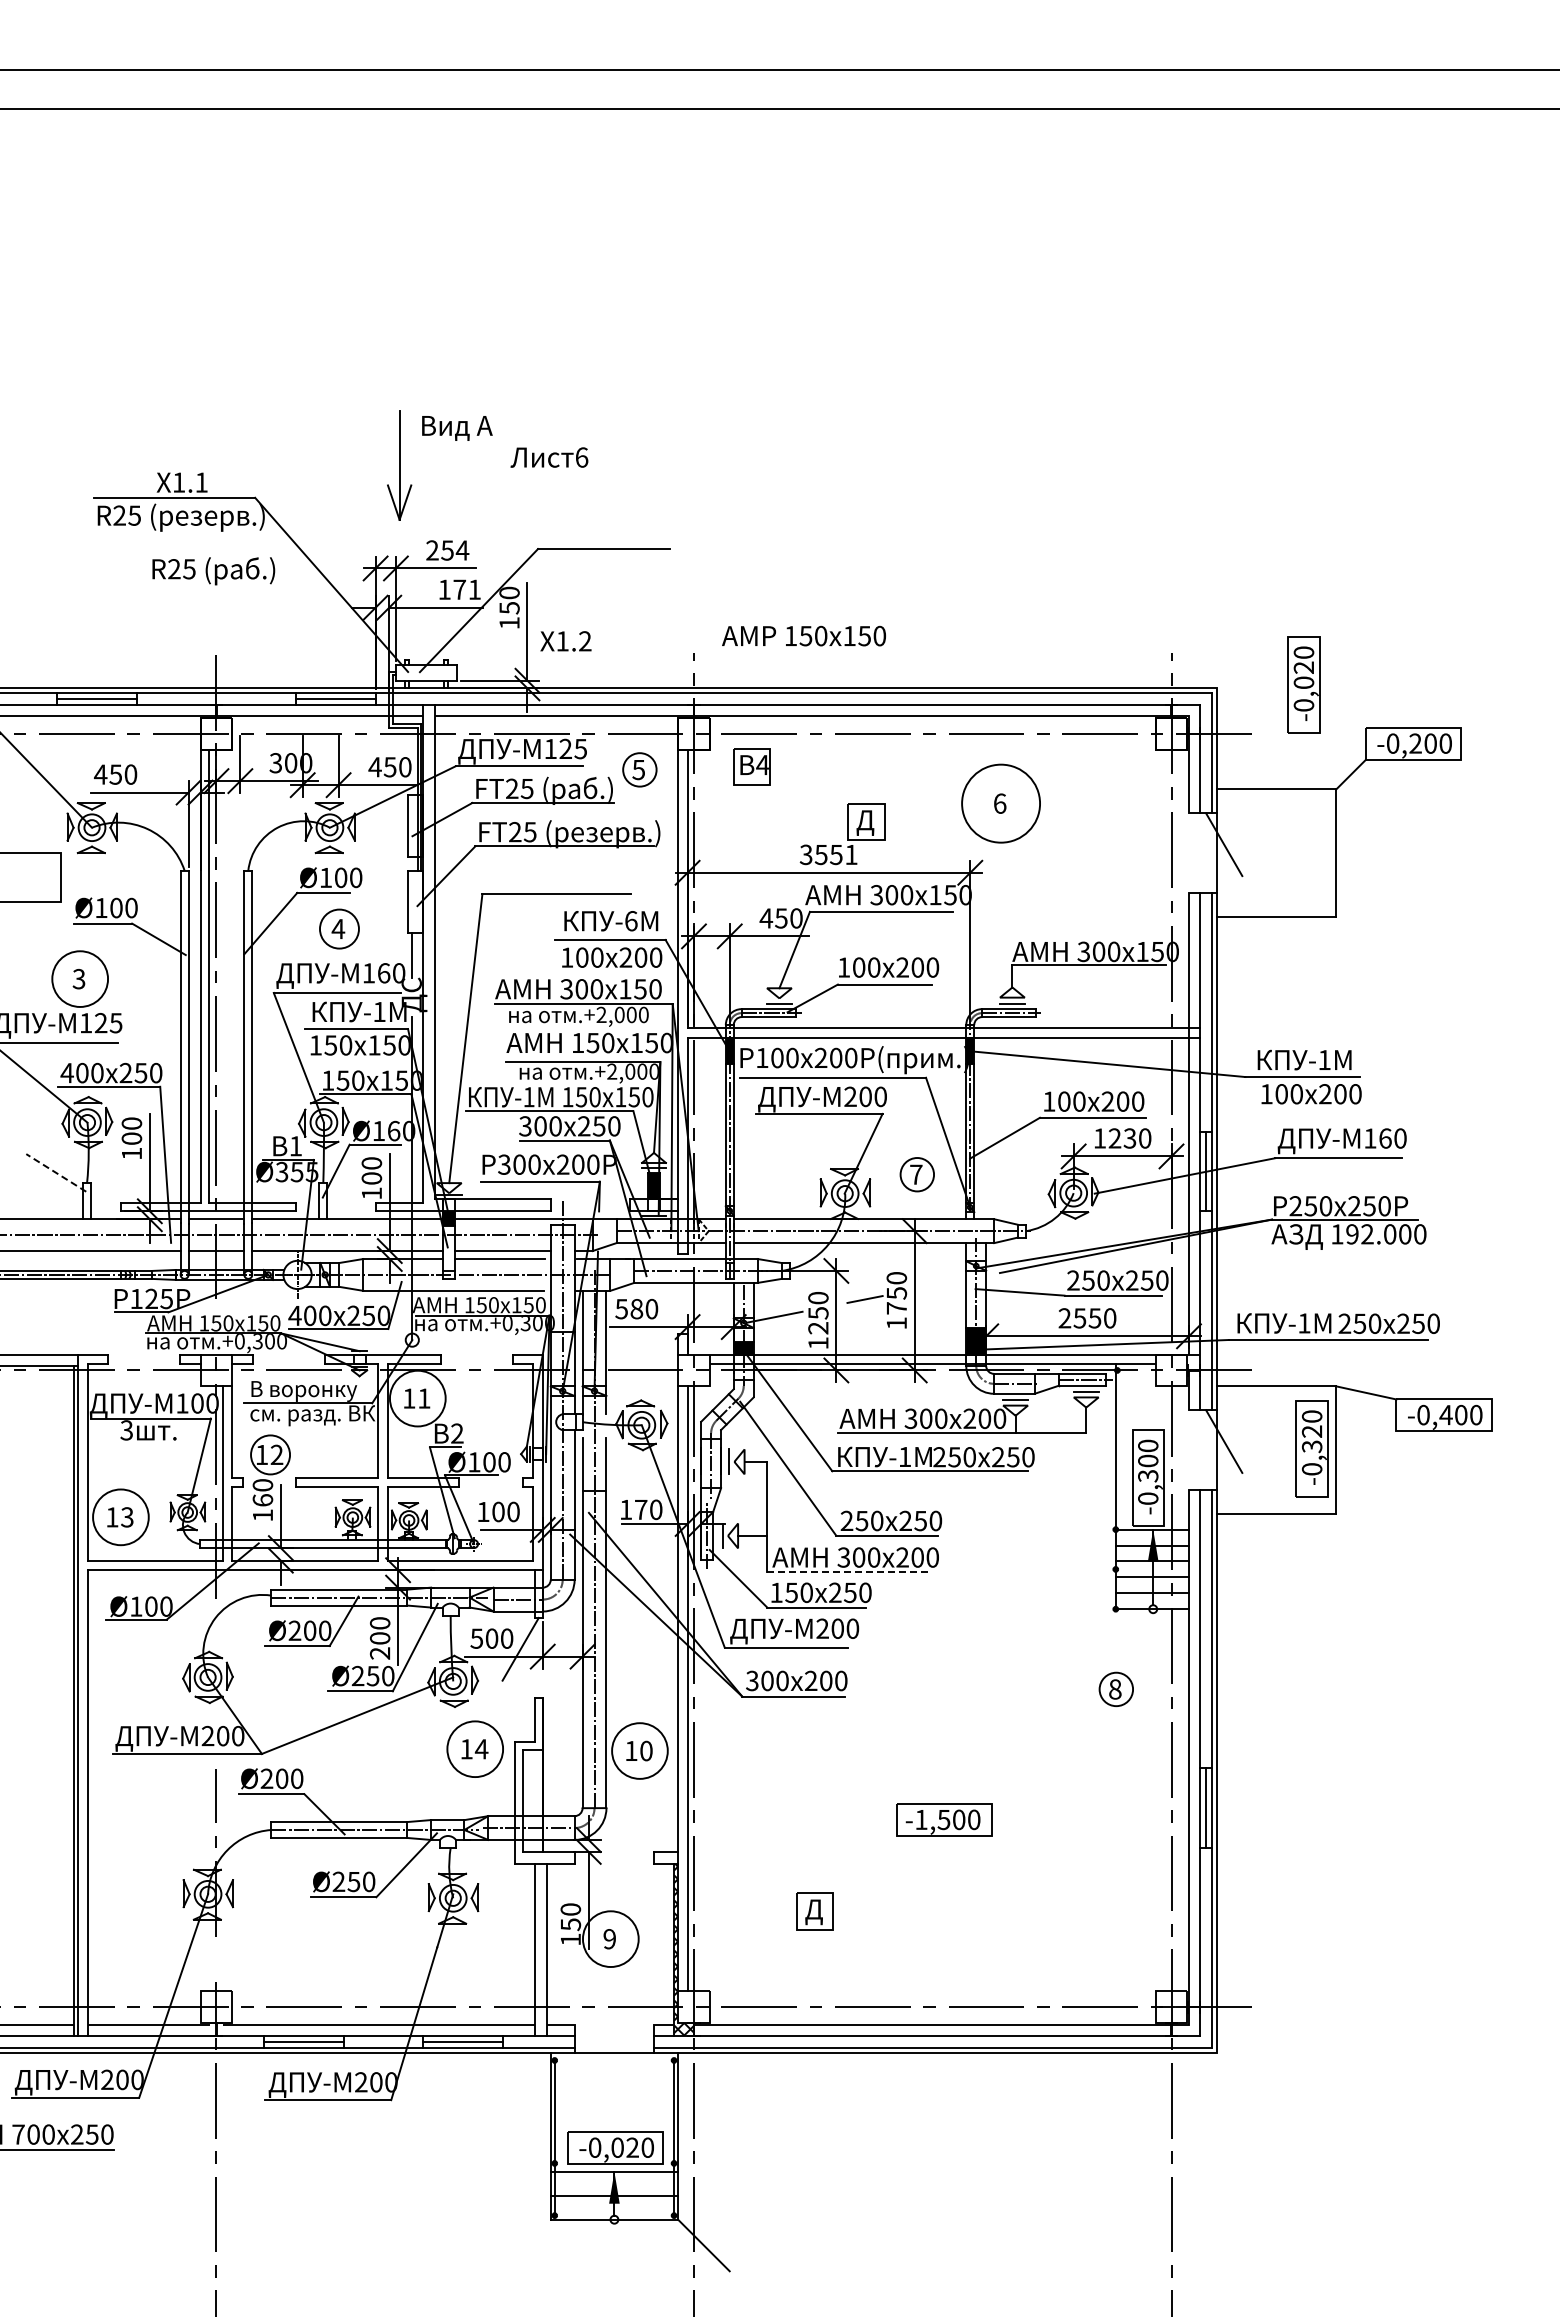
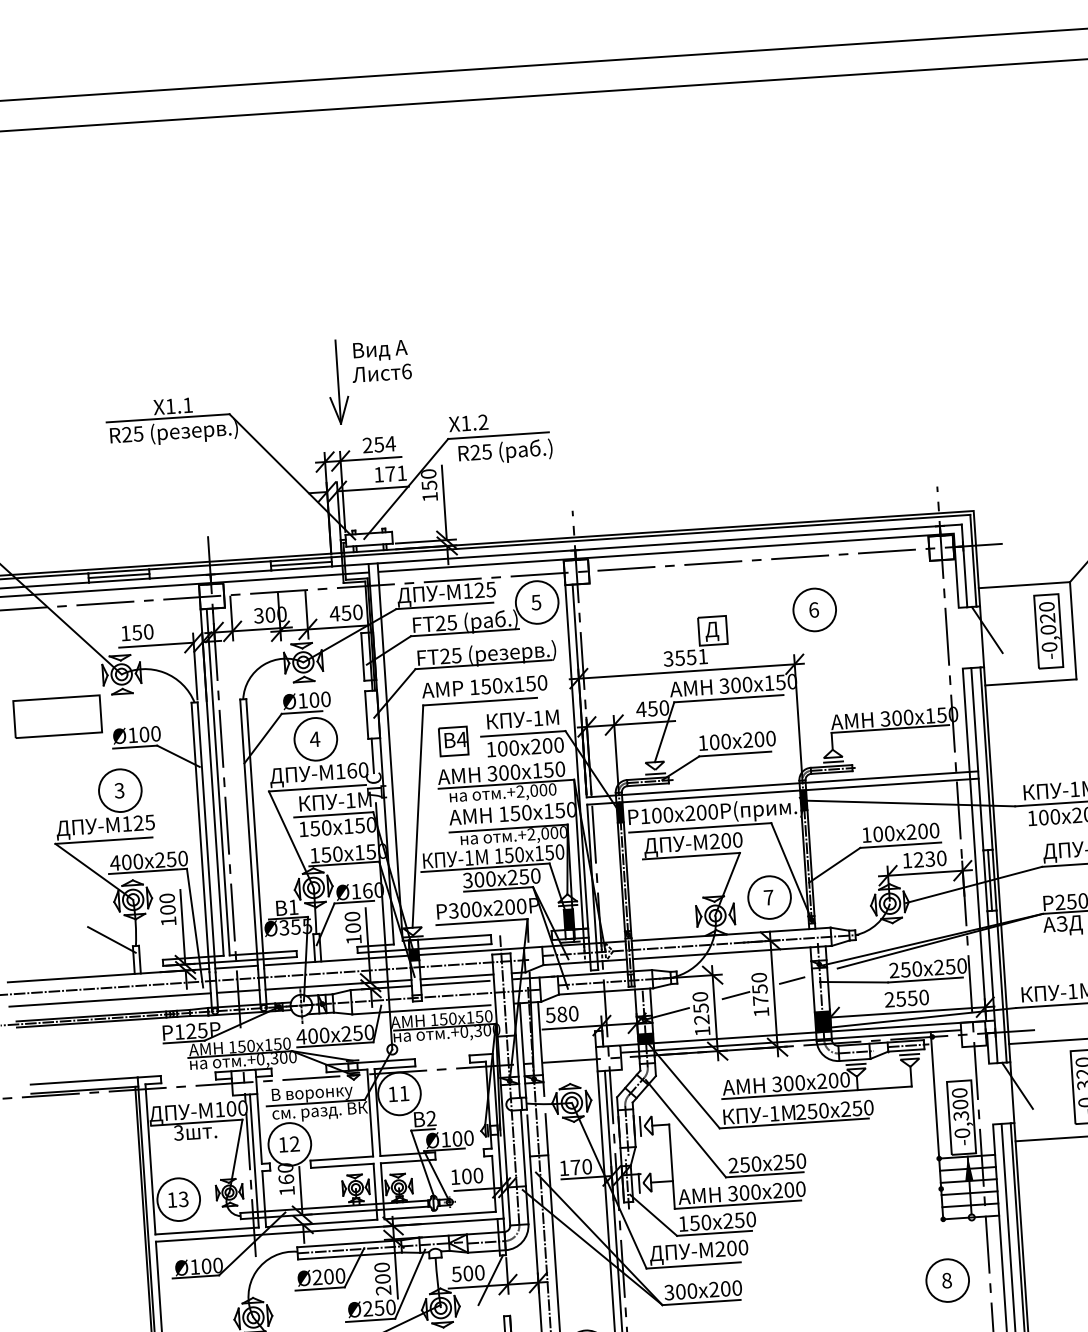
text: (549, 457) -> (382, 373), moved
text: (213, 571) -> (505, 452), moved
text: (803, 635) -> (484, 686), moved
text: (565, 641) -> (468, 423), moved
part: (1303, 684) -> (1048, 631), moved
part: (751, 766) -> (453, 741), moved
circle: (639, 769) -> (536, 602), size x1.67
text: (100, 774) -> (125, 633), 450 -> 150
circle: (1000, 803) -> (814, 609), size x0.71
text: (631, 921) -> (538, 718), -6 -> -1
circle: (339, 928) -> (315, 738), size x1.43
line: (55, 1172) -> (111, 939), dashed -> solid
circle: (917, 1174) -> (769, 897), size x1.67
line: (939, 1284) -> (792, 980), added
circle: (270, 1454) -> (289, 1144), size x1.43
line: (849, 1572) -> (737, 1204), dashed -> solid
circle: (1116, 1689) -> (947, 1280), size x1.67

